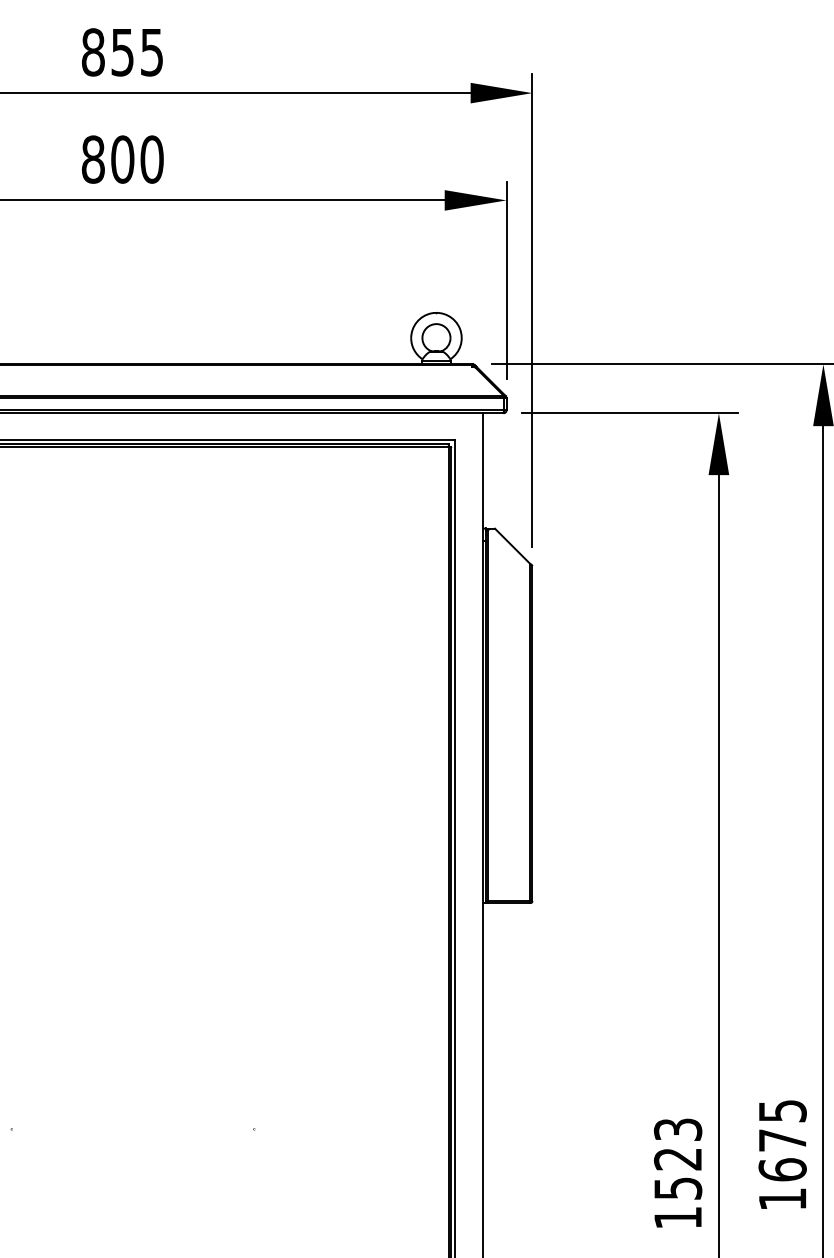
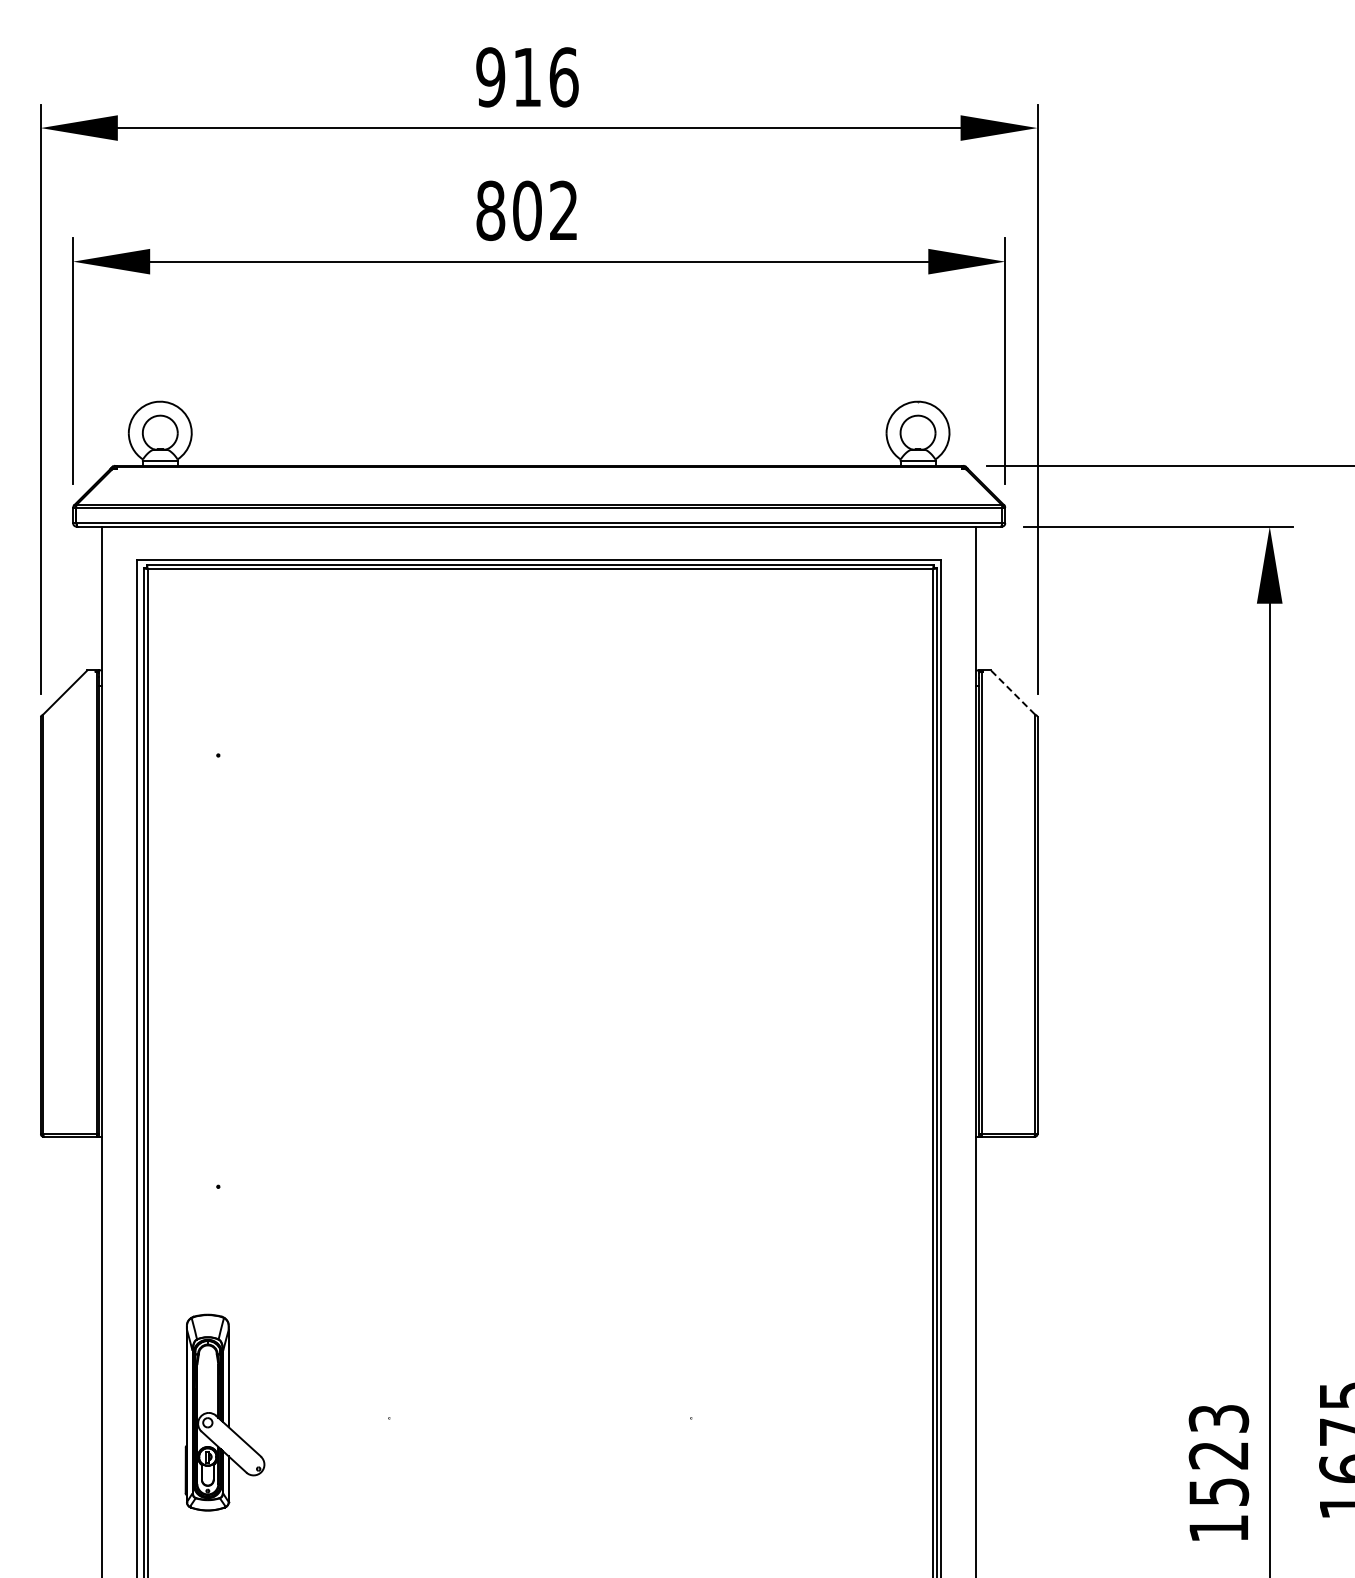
text: (122, 52) -> (527, 77), 855 -> 916
text: (151, 159) -> (563, 210), 800 -> 802
line: (512, 546) -> (1012, 692), solid -> dashed

